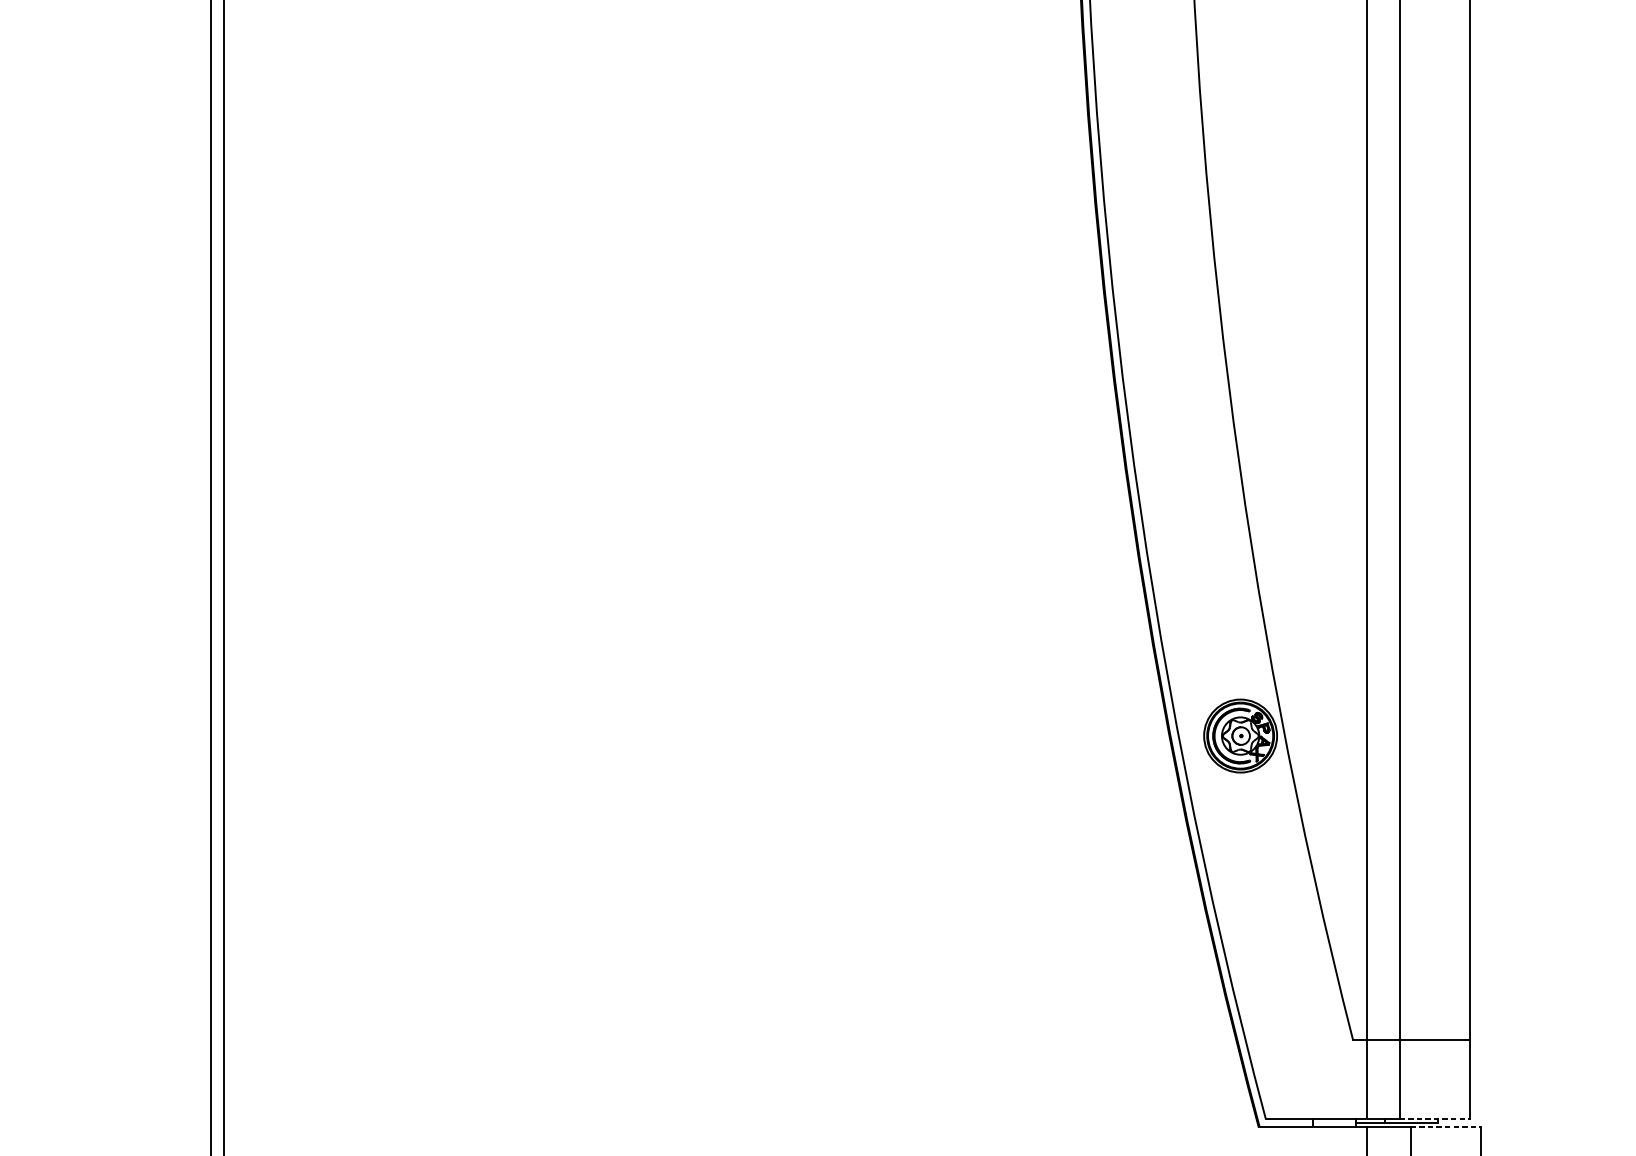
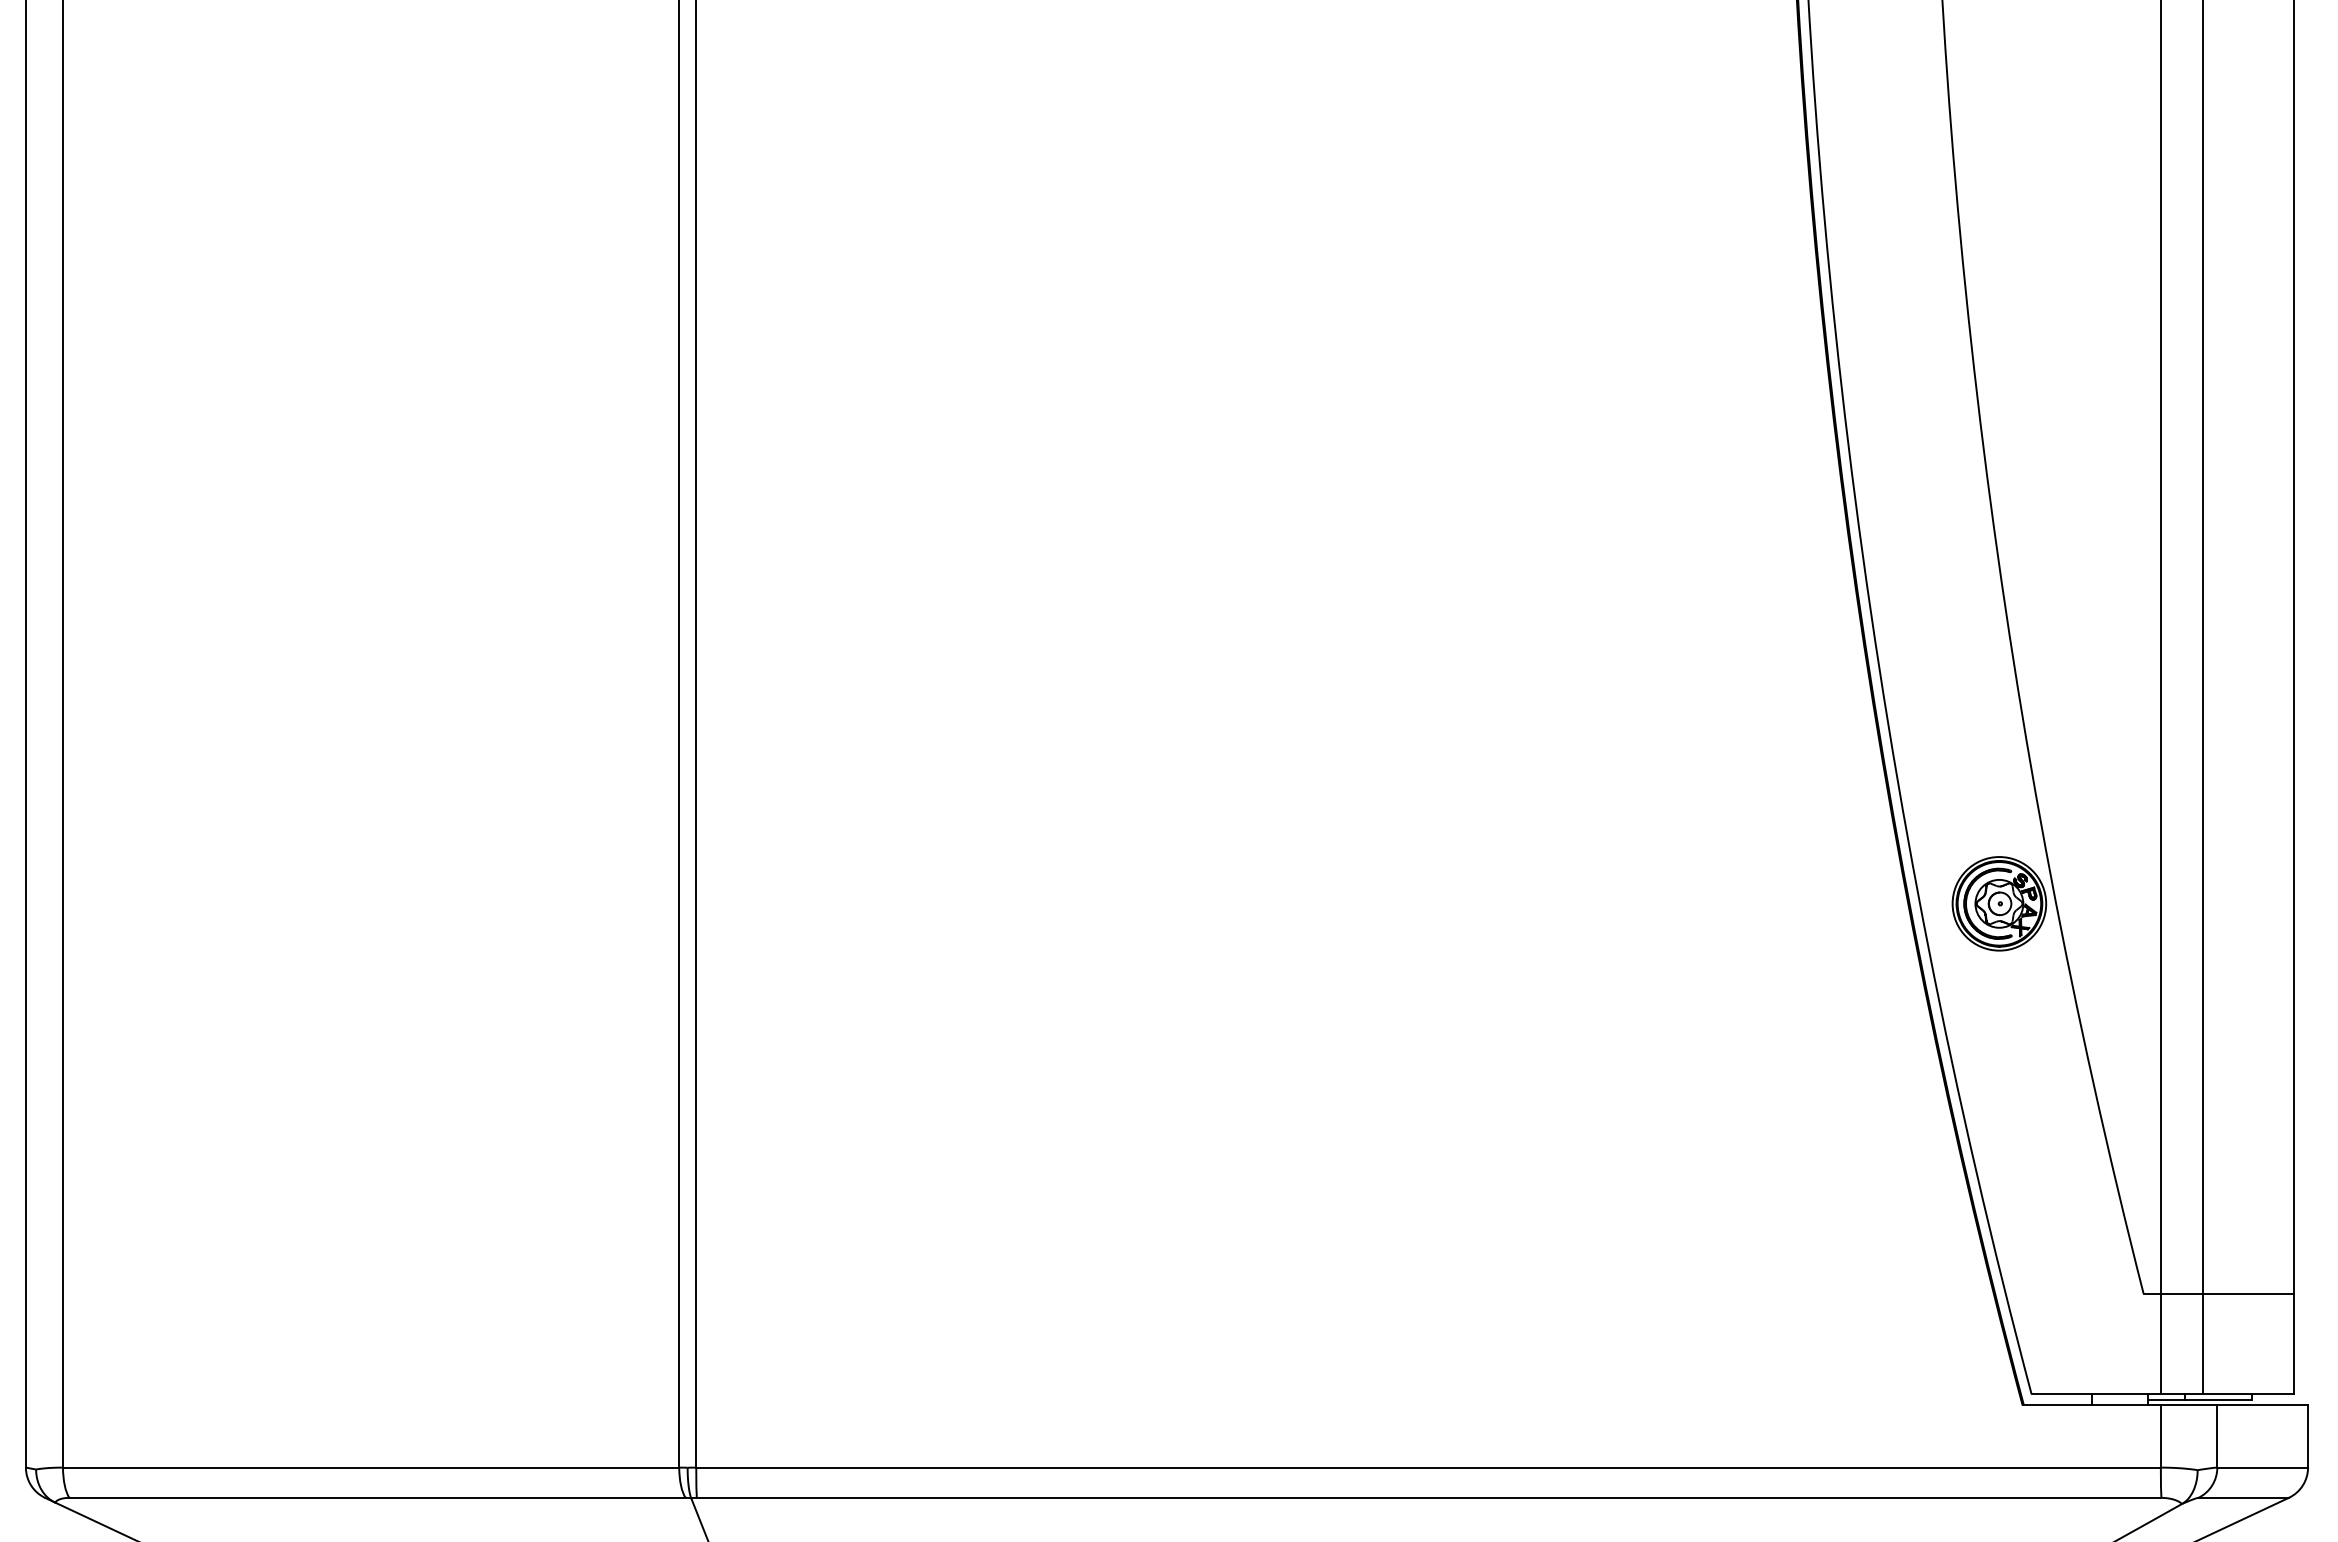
line: (1434, 1118) -> (2248, 1394), dashed -> solid
line: (1446, 1127) -> (2263, 1405), dashed -> solid

